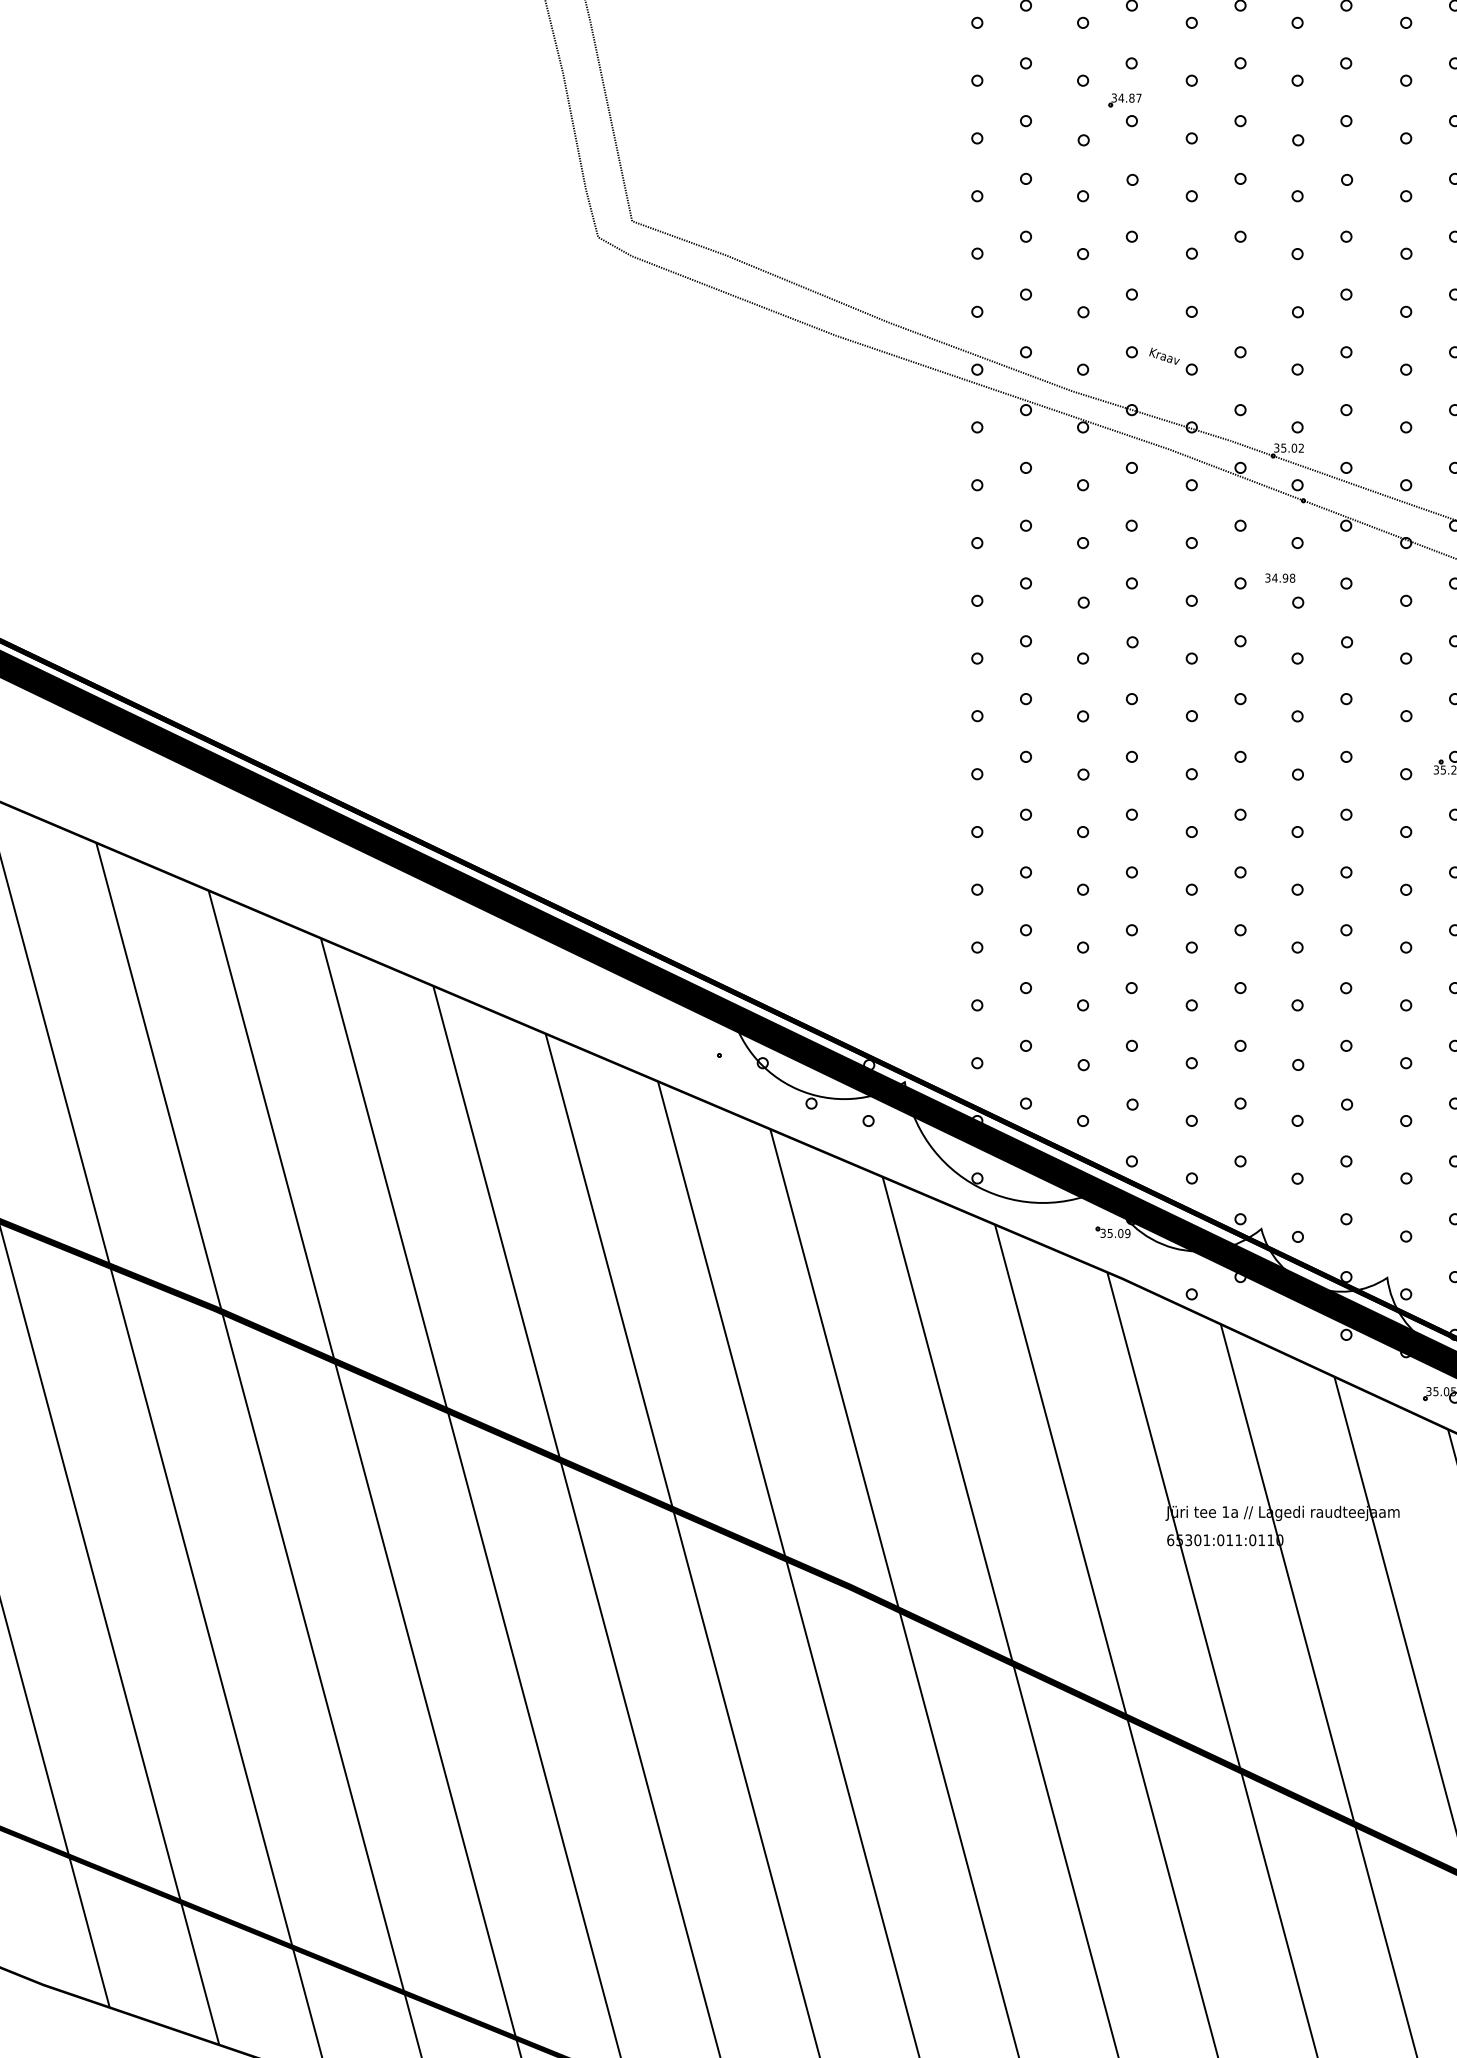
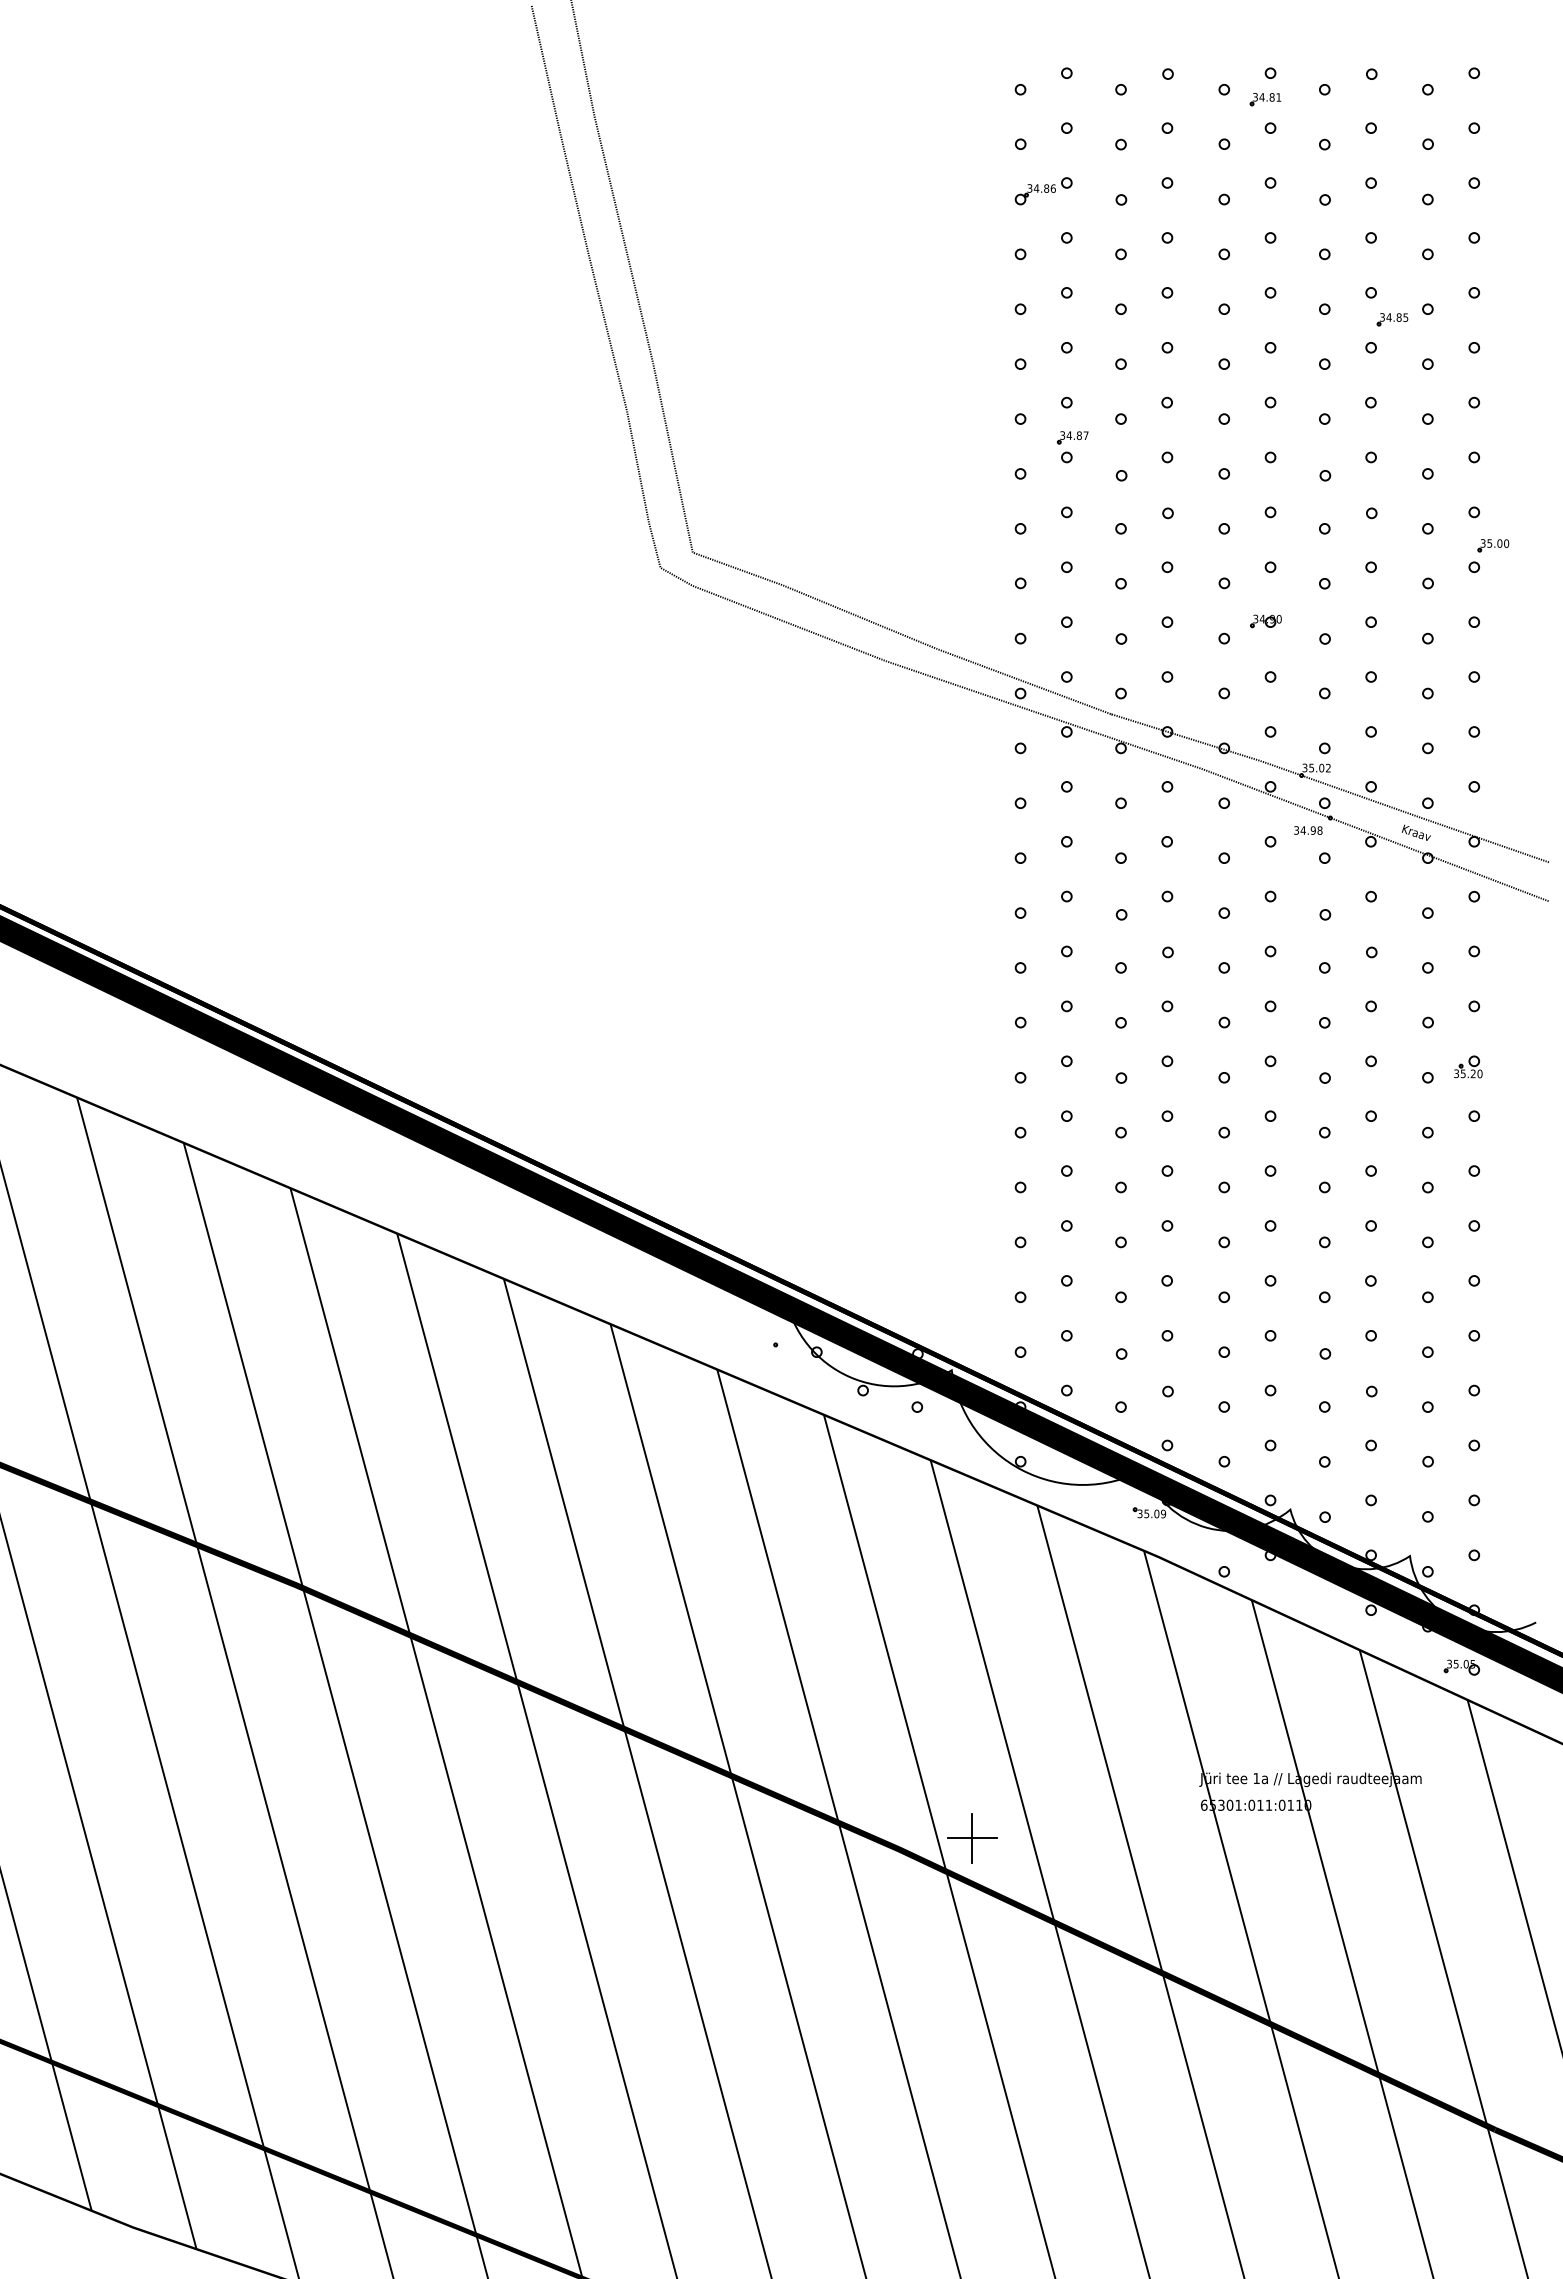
part: (1124, 100) -> (1072, 437), moved
part: (1235, 293) -> (1265, 621), added
text: (1163, 355) -> (1415, 832), moved
text: (1280, 578) -> (1308, 830), moved
part: (926, 1575) -> (972, 1838), added

